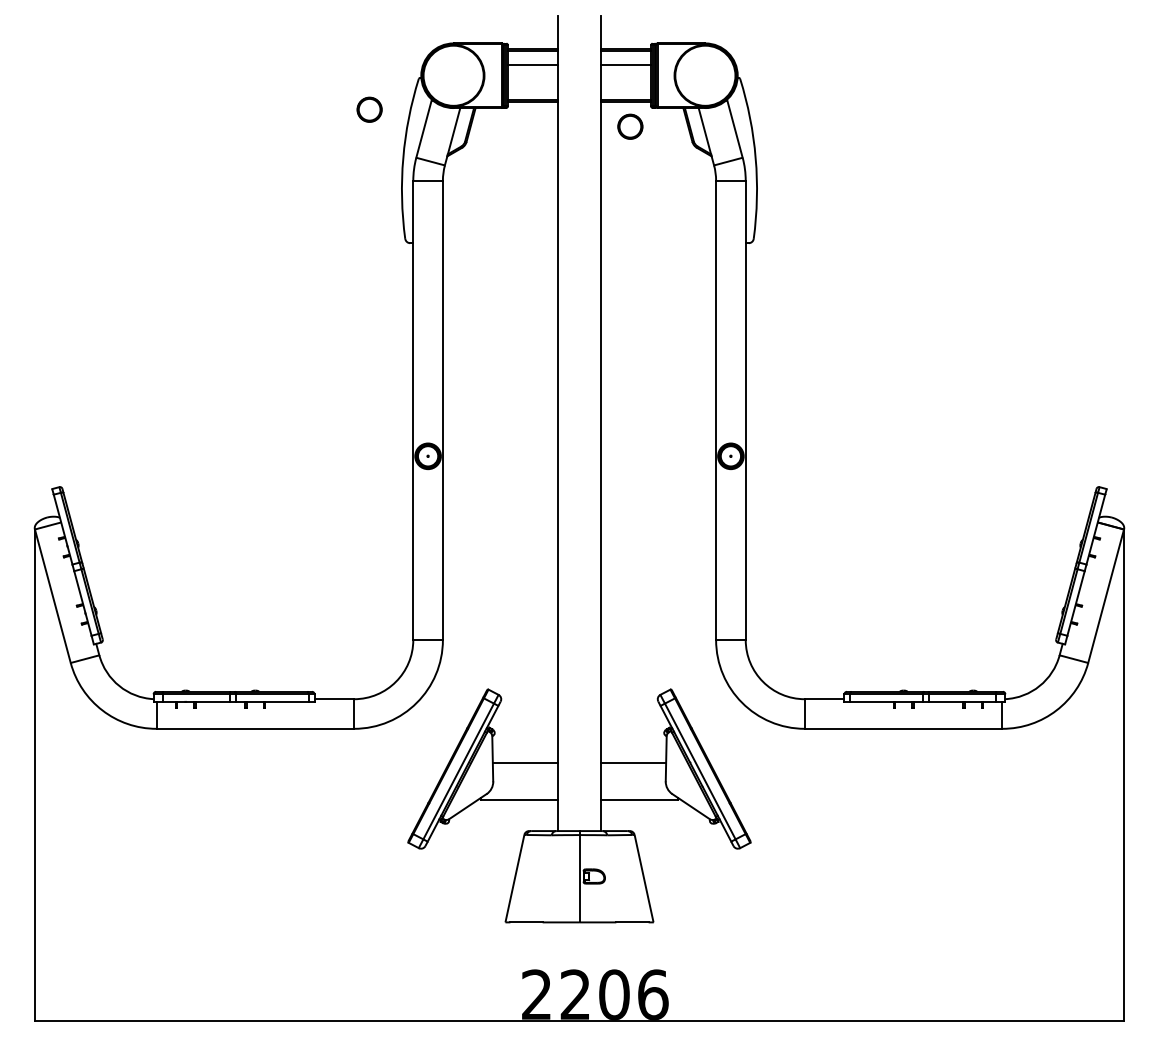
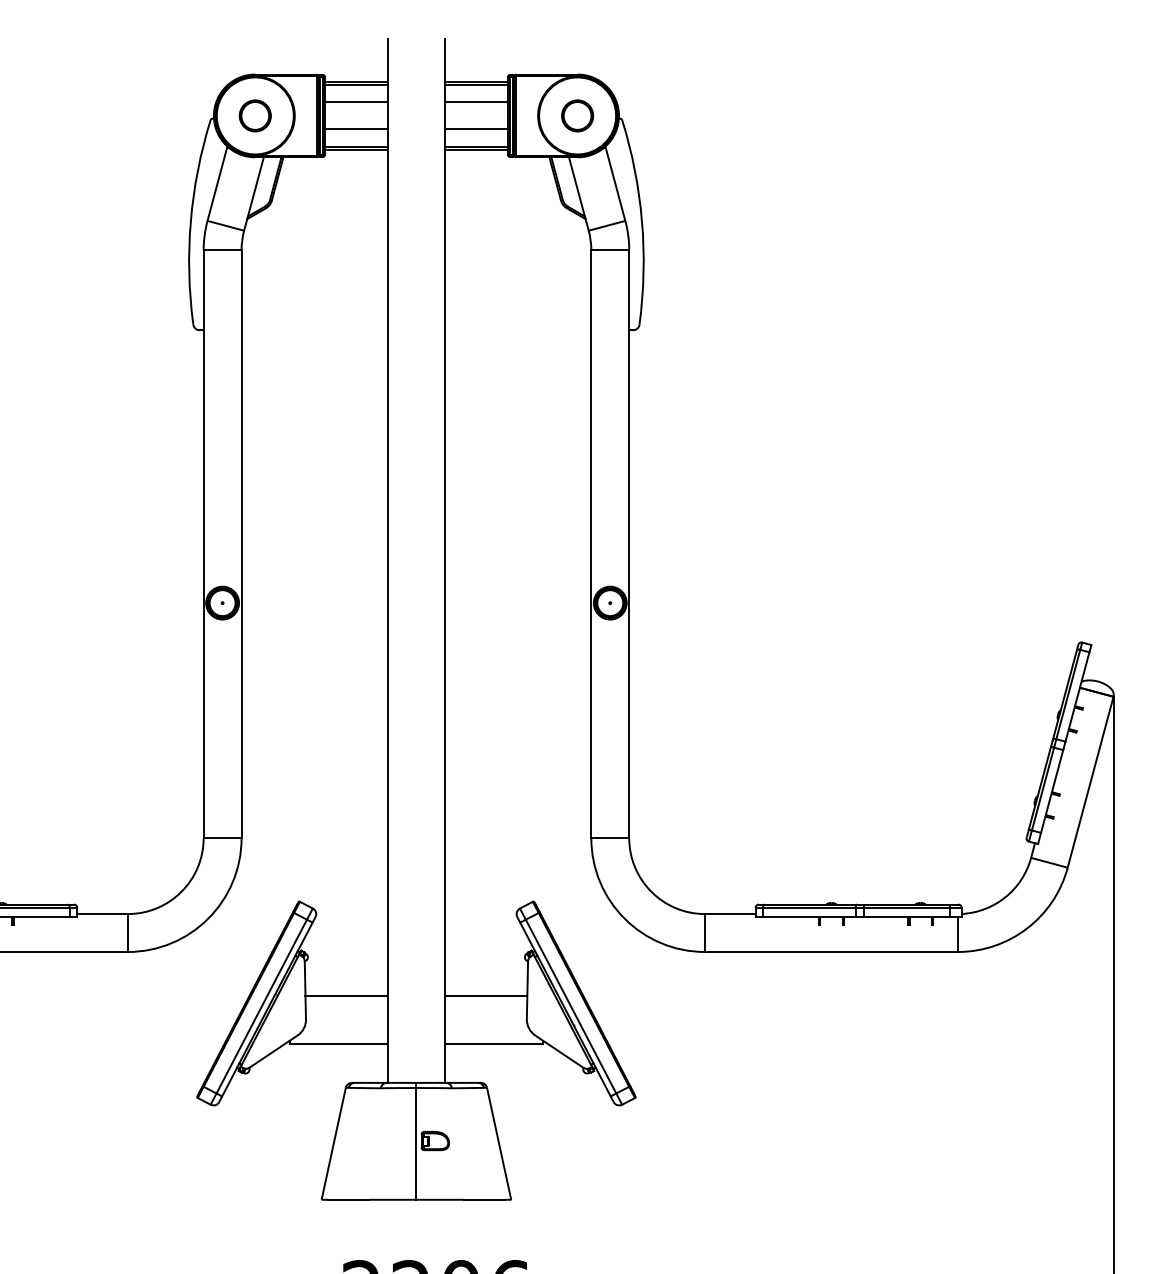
line: (532, 86) -> (356, 129), added
line: (626, 86) -> (476, 129), added
circle: (369, 109) -> (255, 115), moved
circle: (630, 126) -> (577, 115), moved

